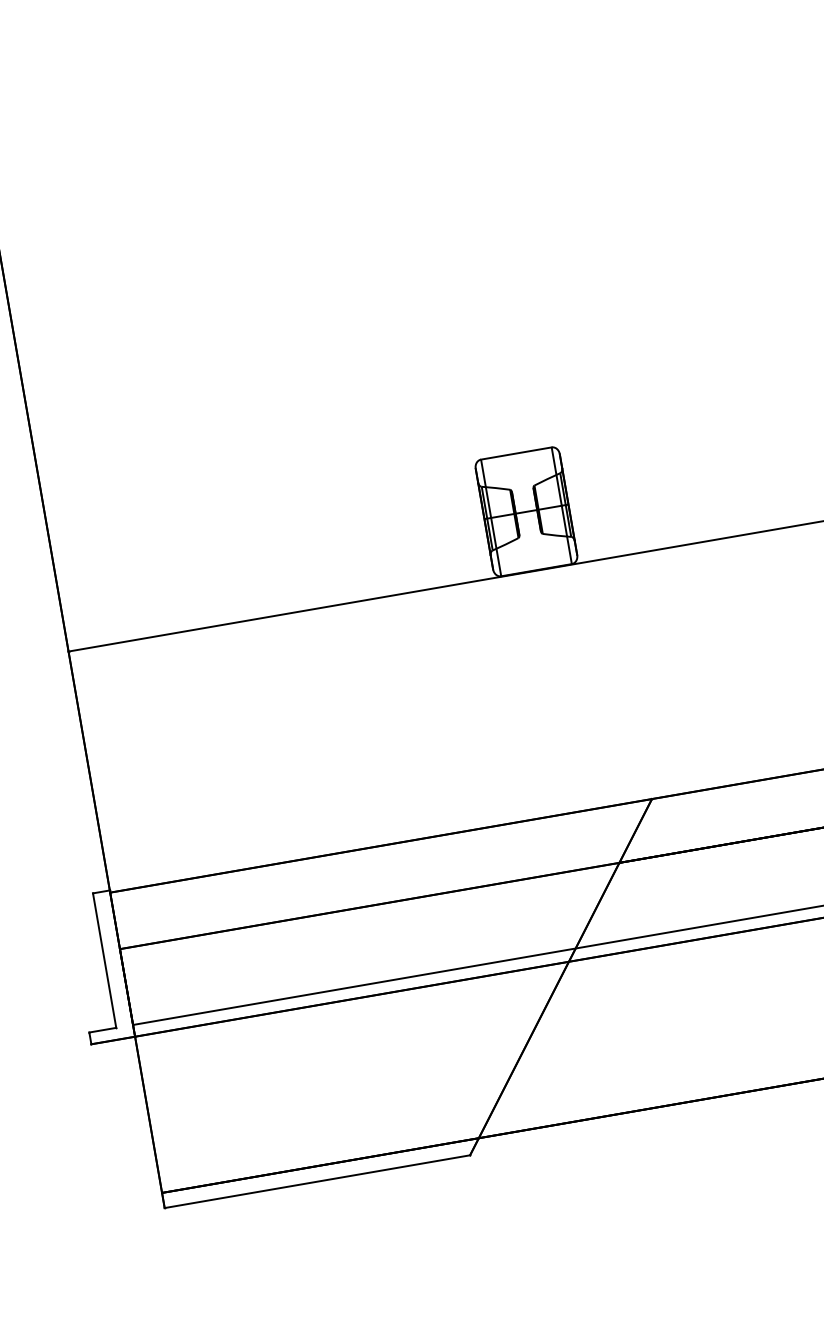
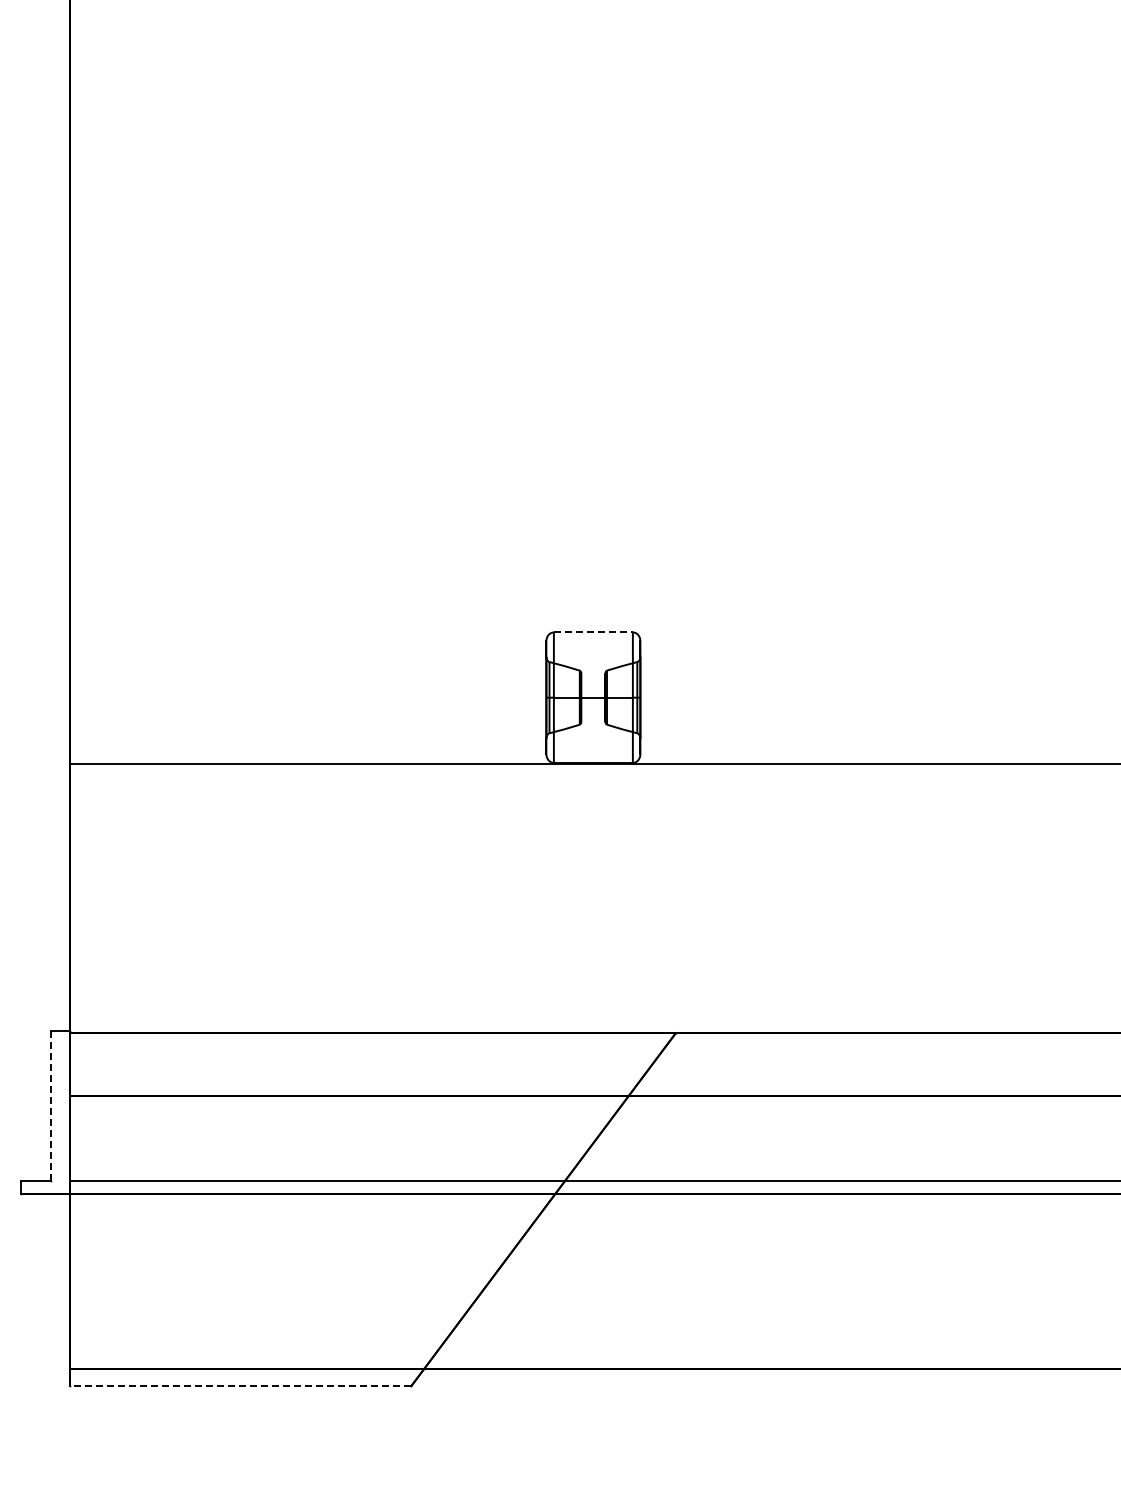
line: (516, 453) -> (593, 632), solid -> dashed
line: (105, 961) -> (51, 1106), solid -> dashed
line: (317, 1181) -> (240, 1385), solid -> dashed

